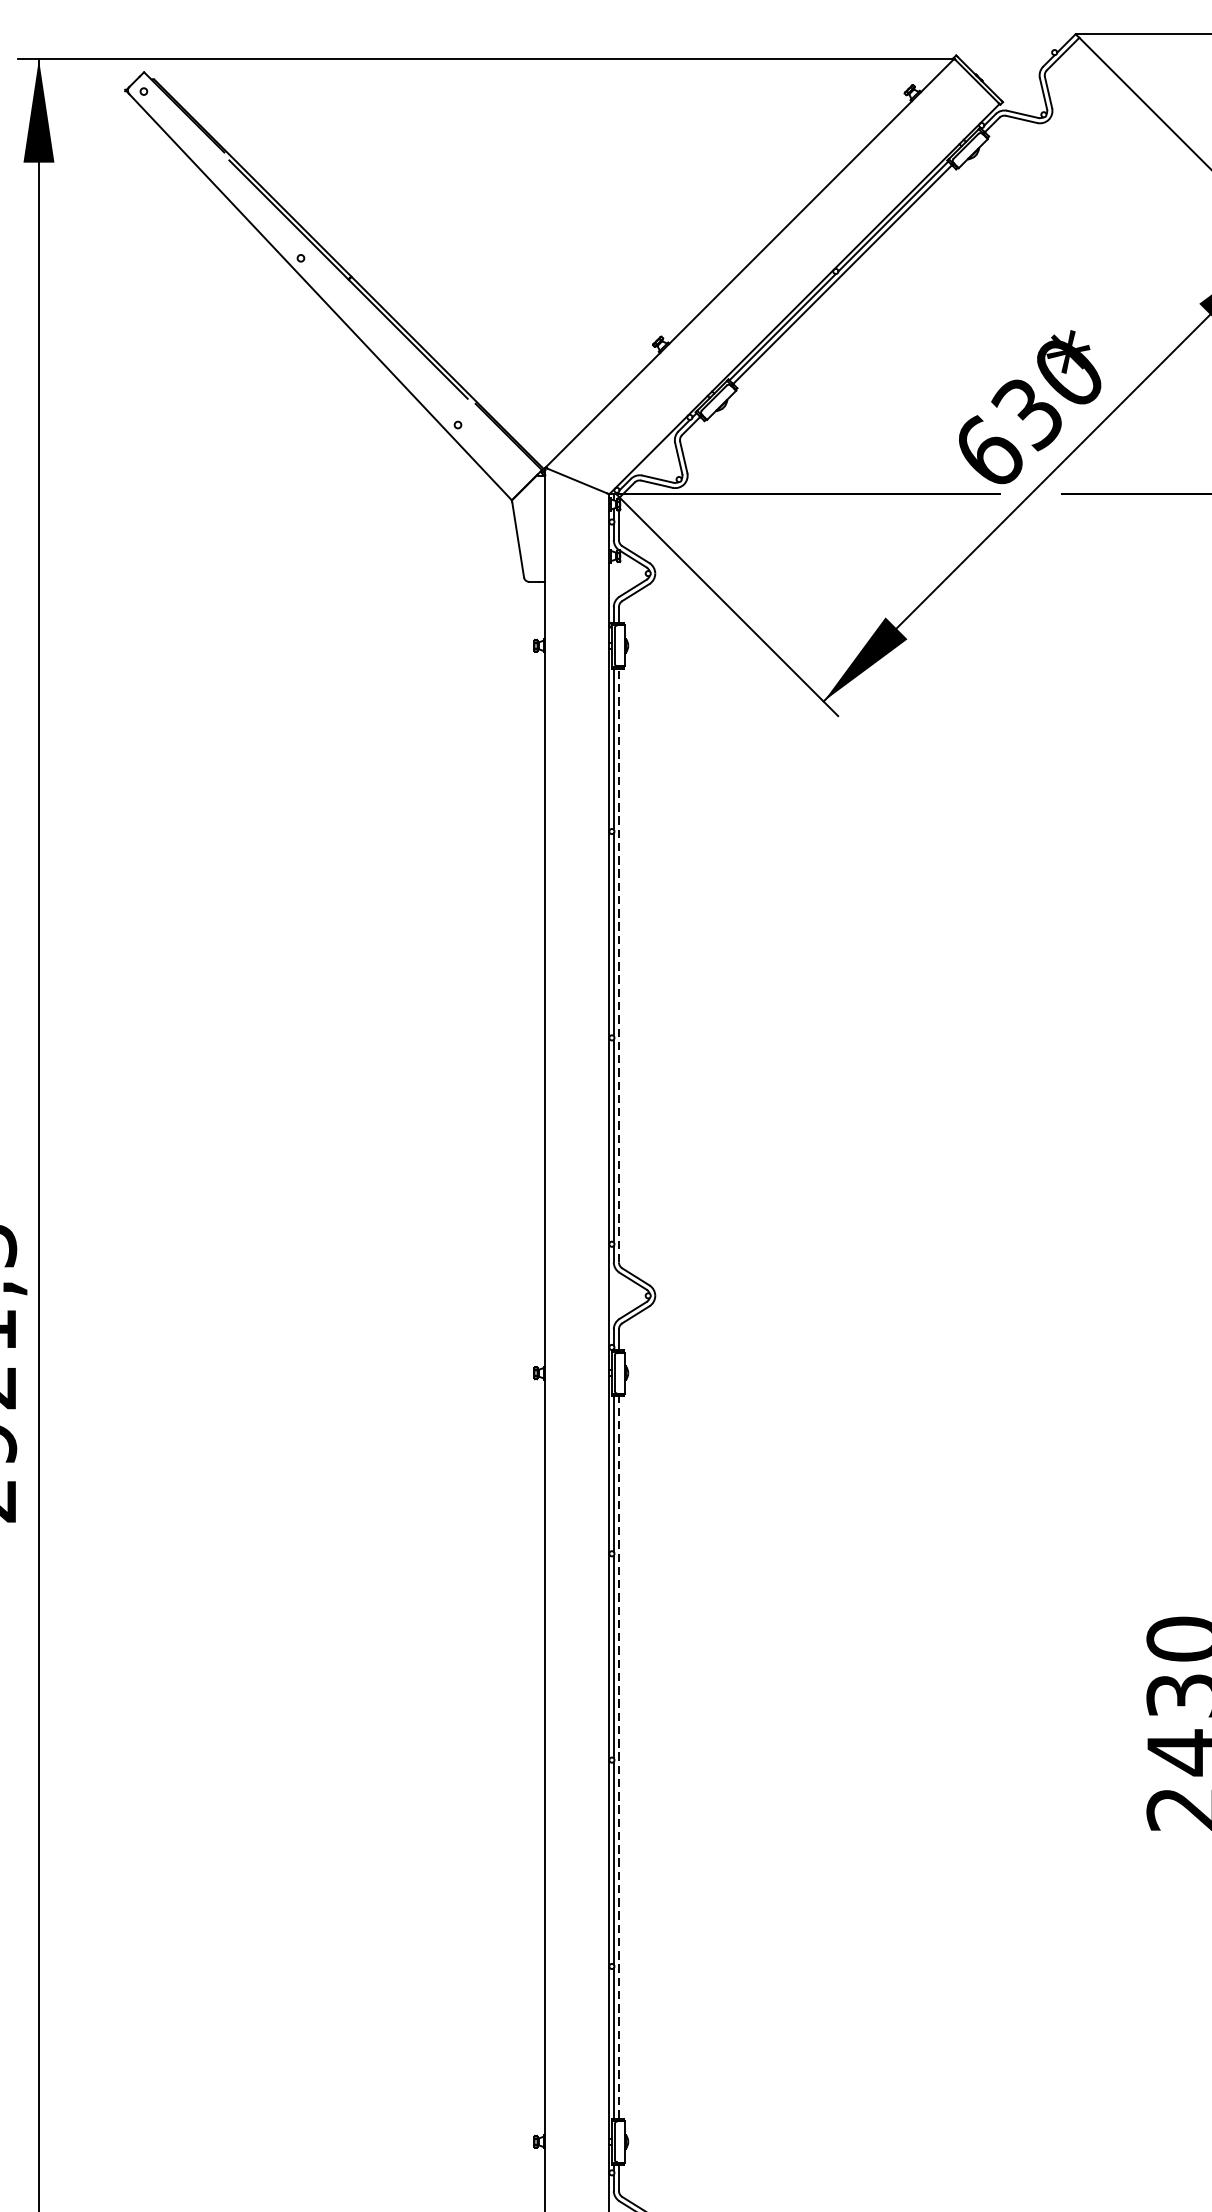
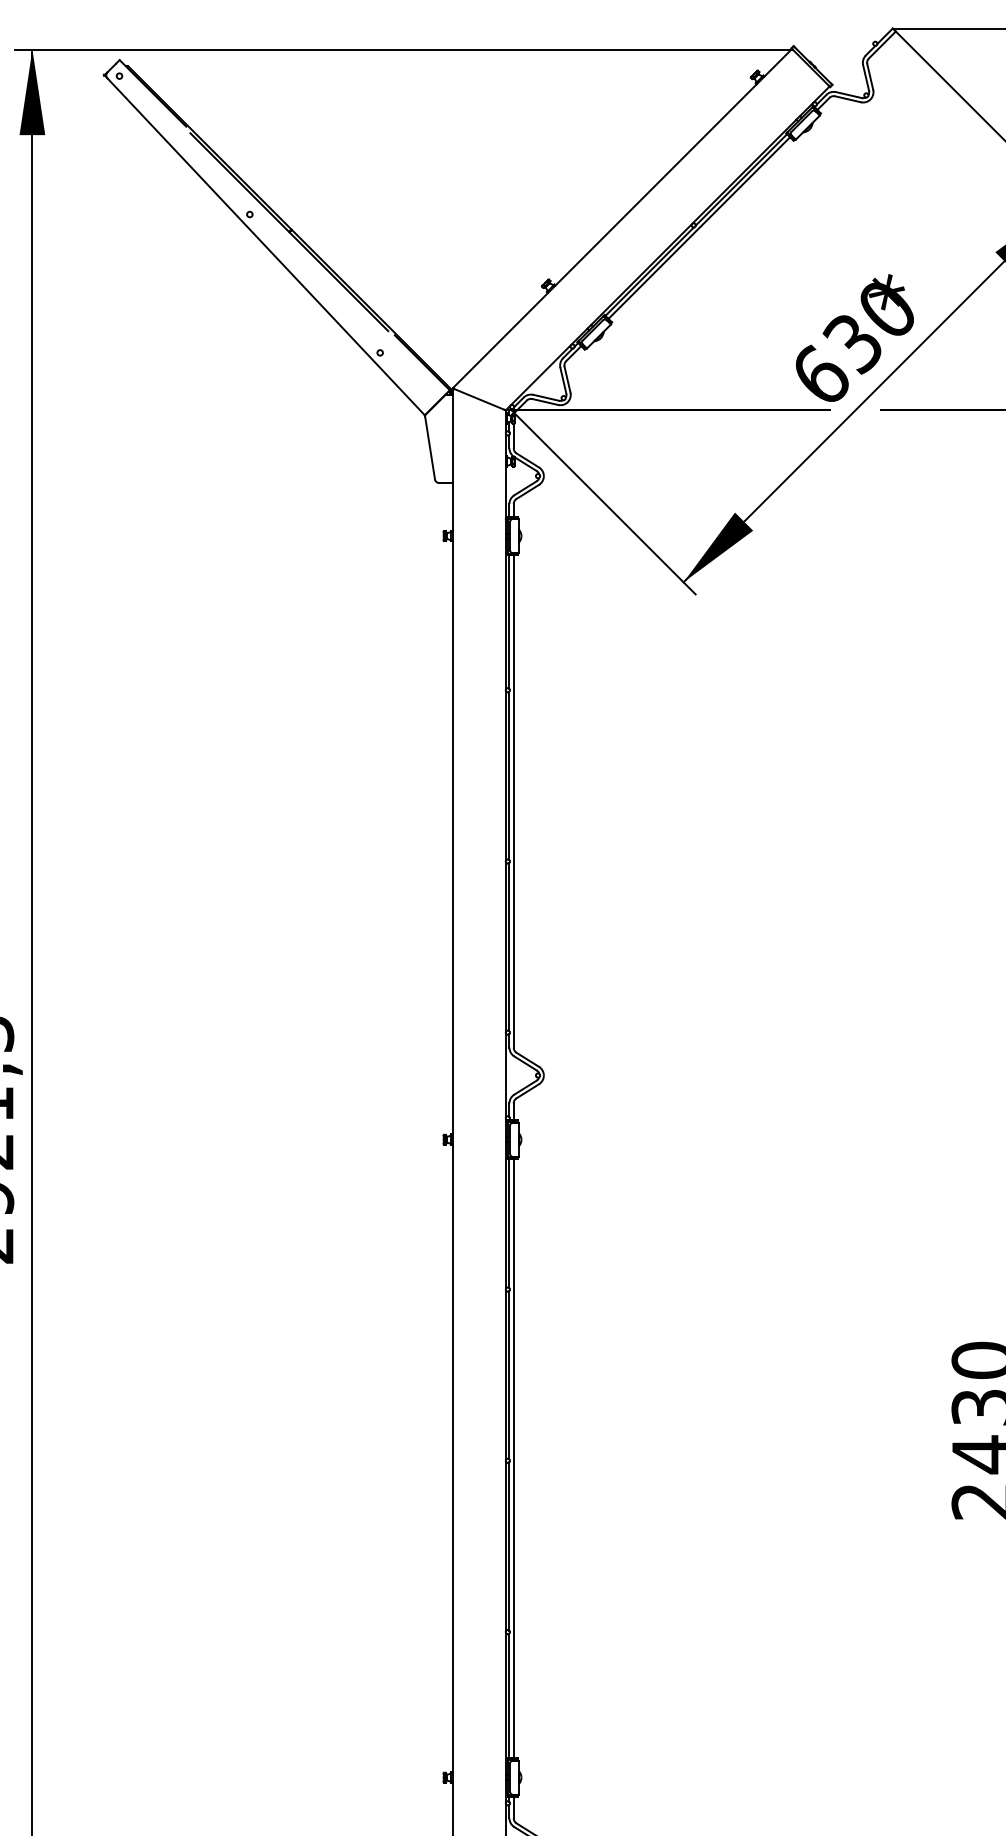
line: (618, 965) -> (513, 801), dashed -> solid
line: (618, 1757) -> (513, 1458), dashed -> solid

